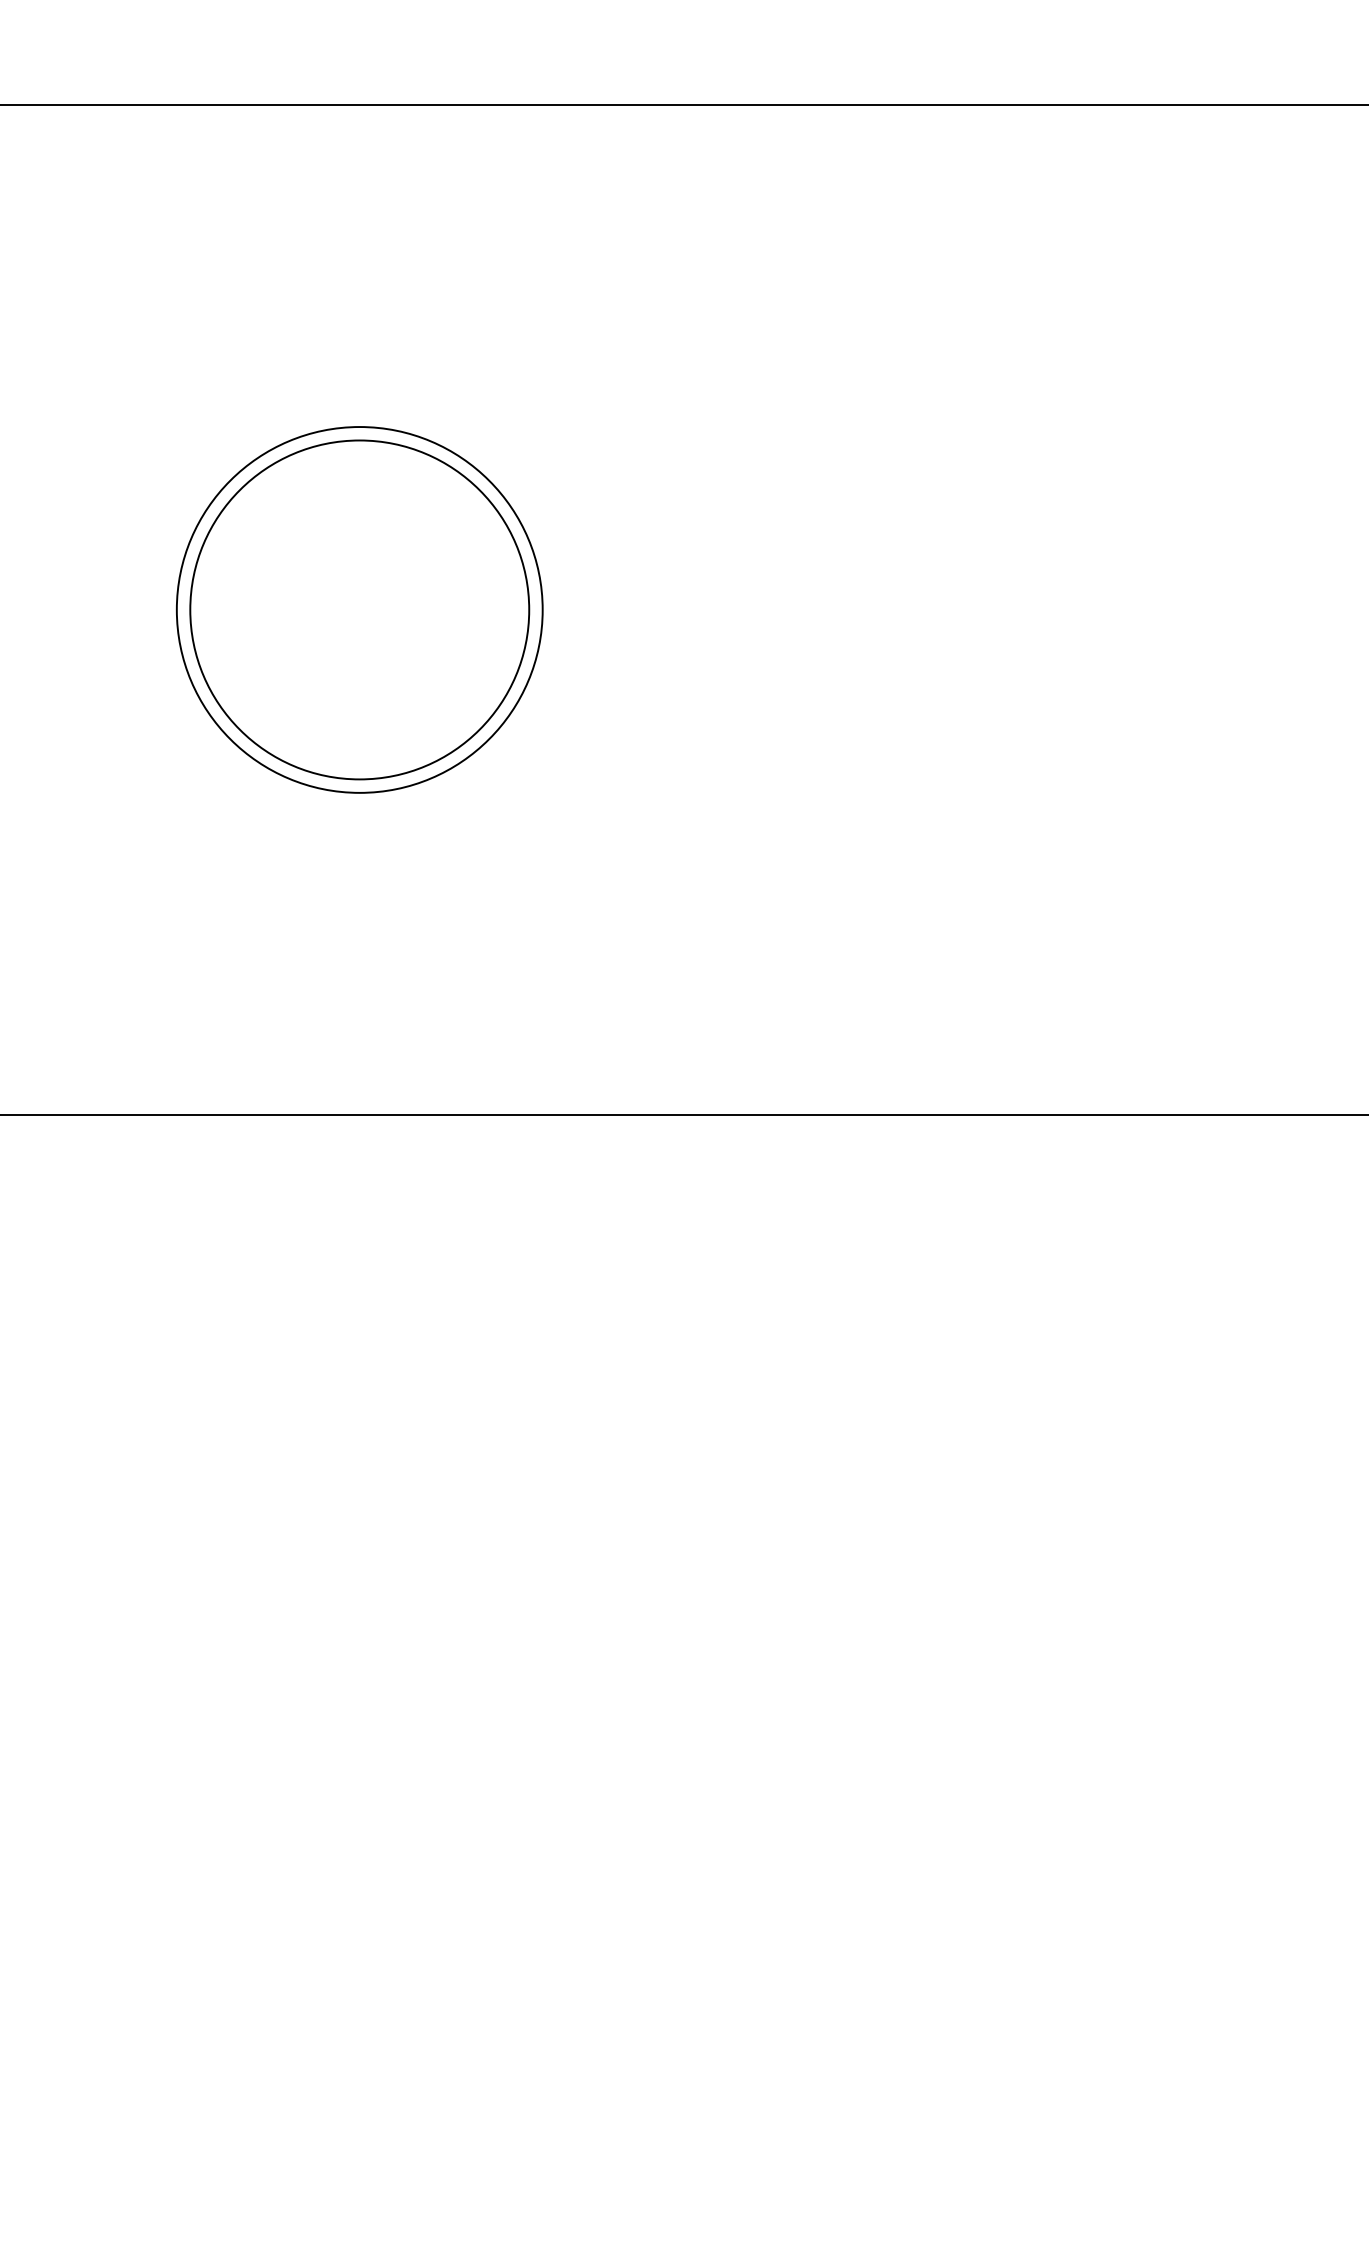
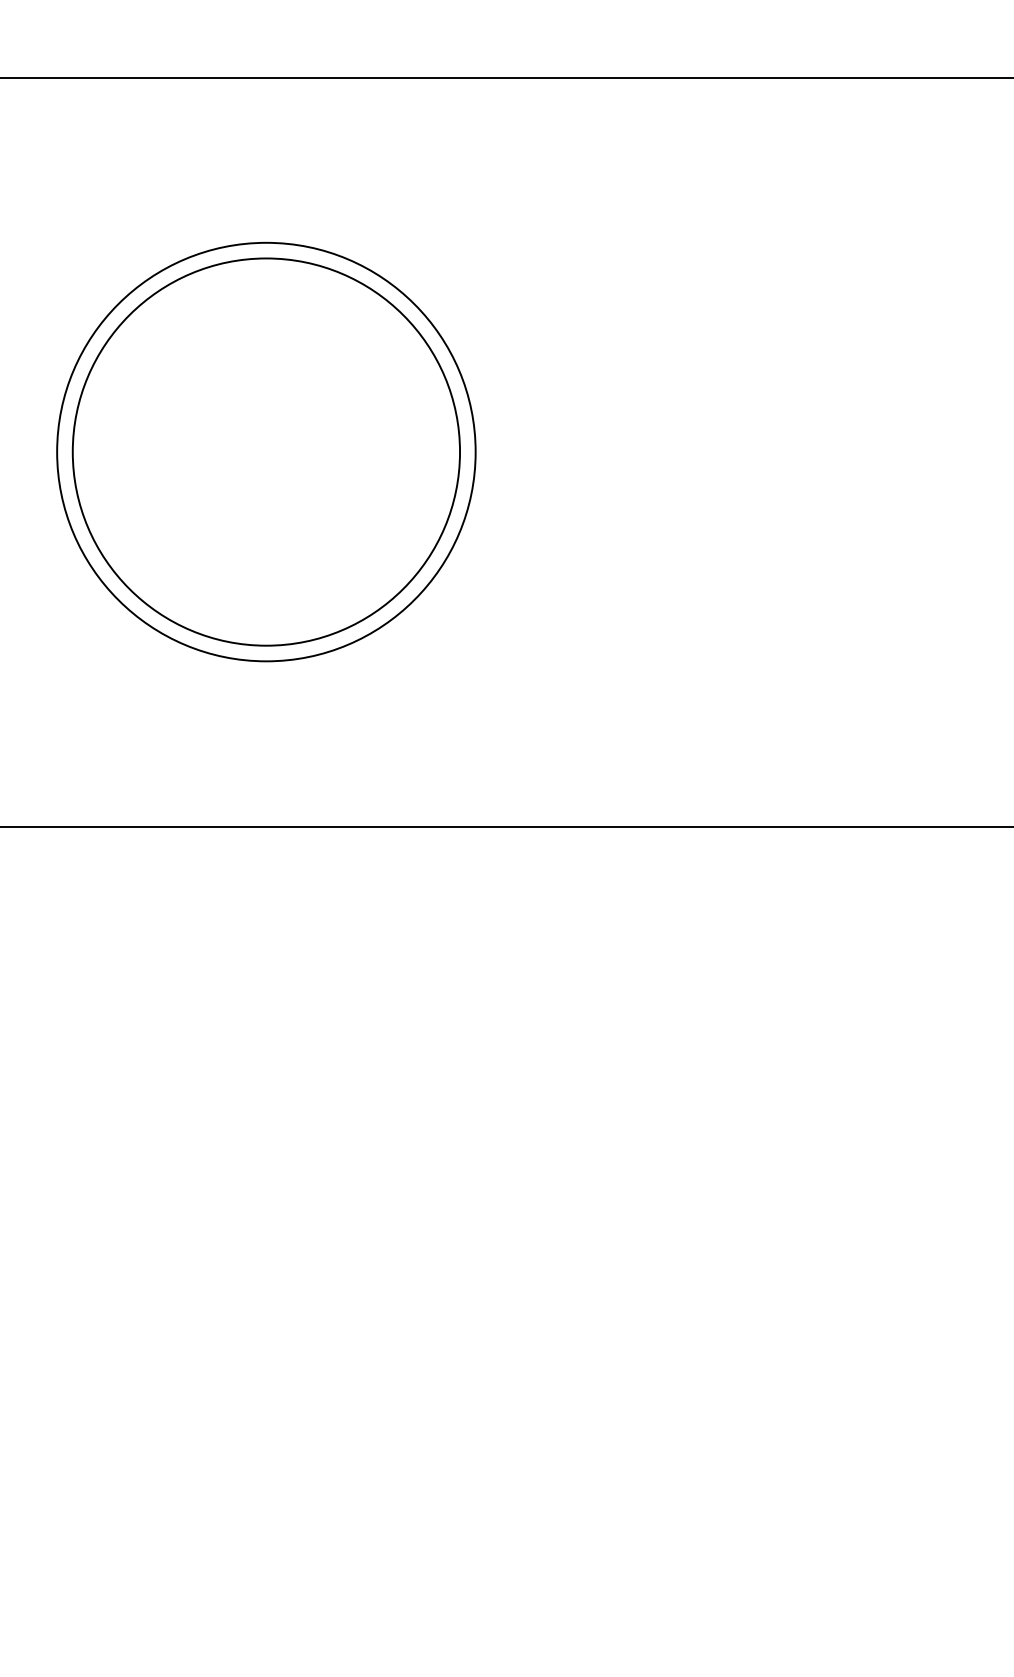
circle: (359, 609) -> (266, 451), size x1.43
circle: (359, 609) -> (266, 451), size x1.67

